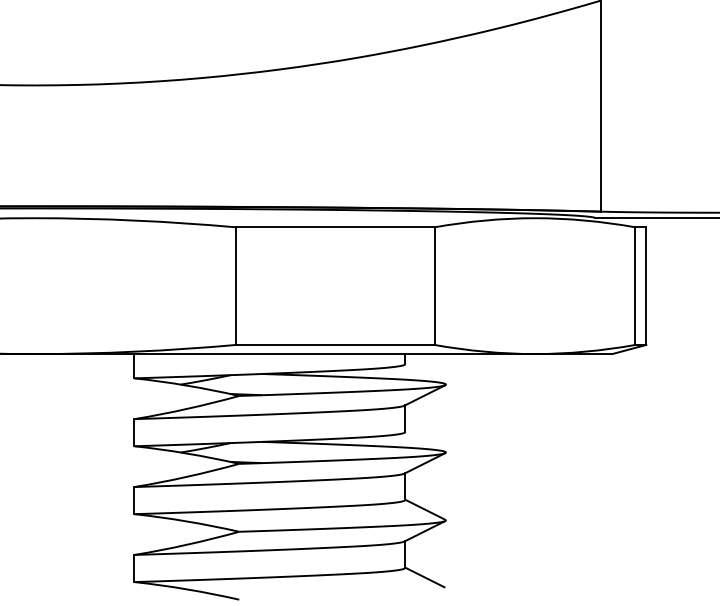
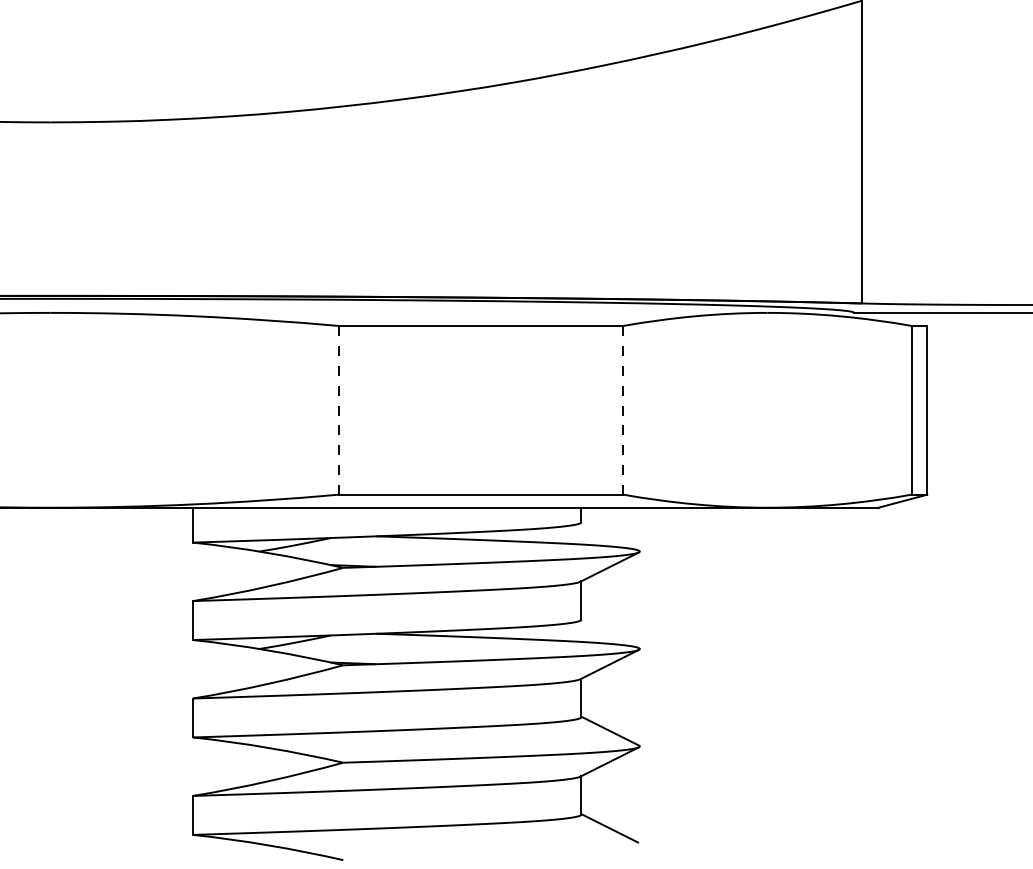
line: (235, 286) -> (337, 410), solid -> dashed
line: (434, 286) -> (623, 410), solid -> dashed

